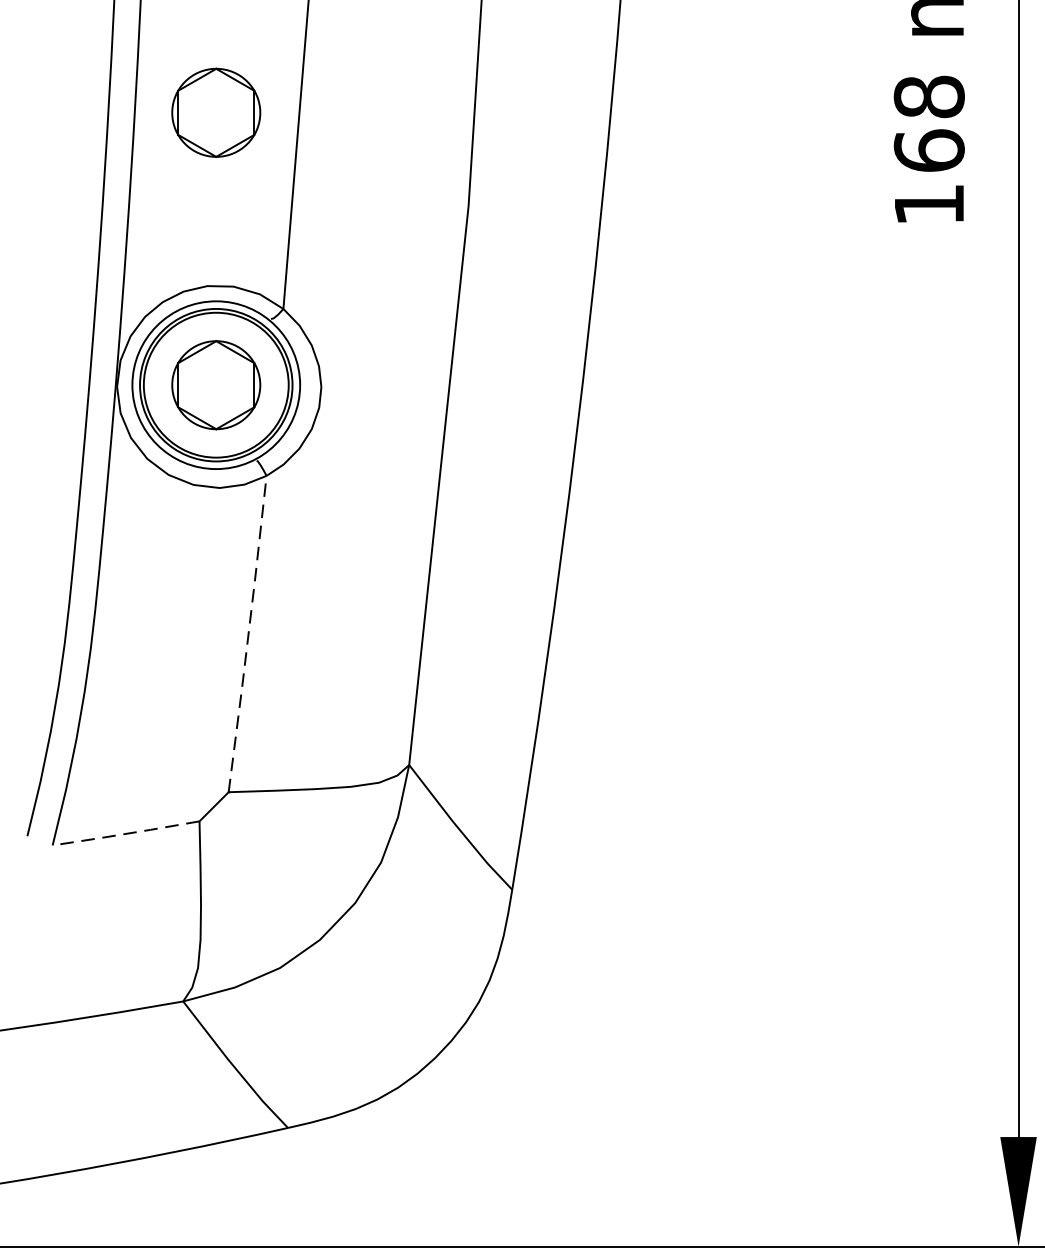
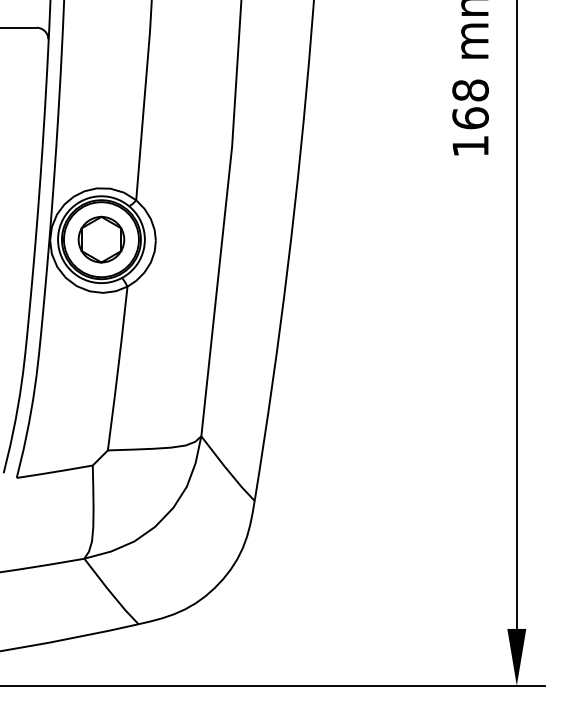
part: (216, 112) -> (101, 98), removed
line: (249, 633) -> (118, 368), dashed -> solid
line: (125, 832) -> (54, 471), dashed -> solid

